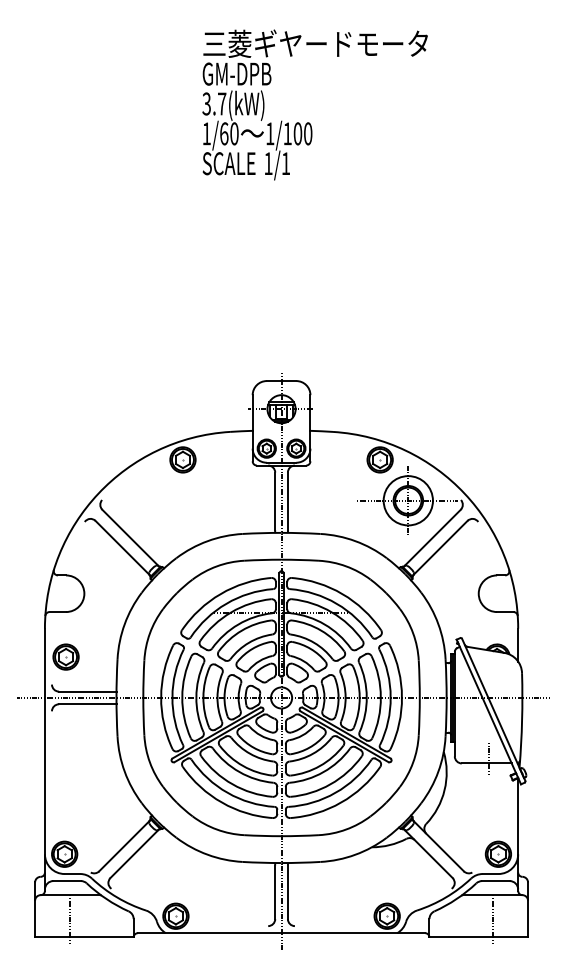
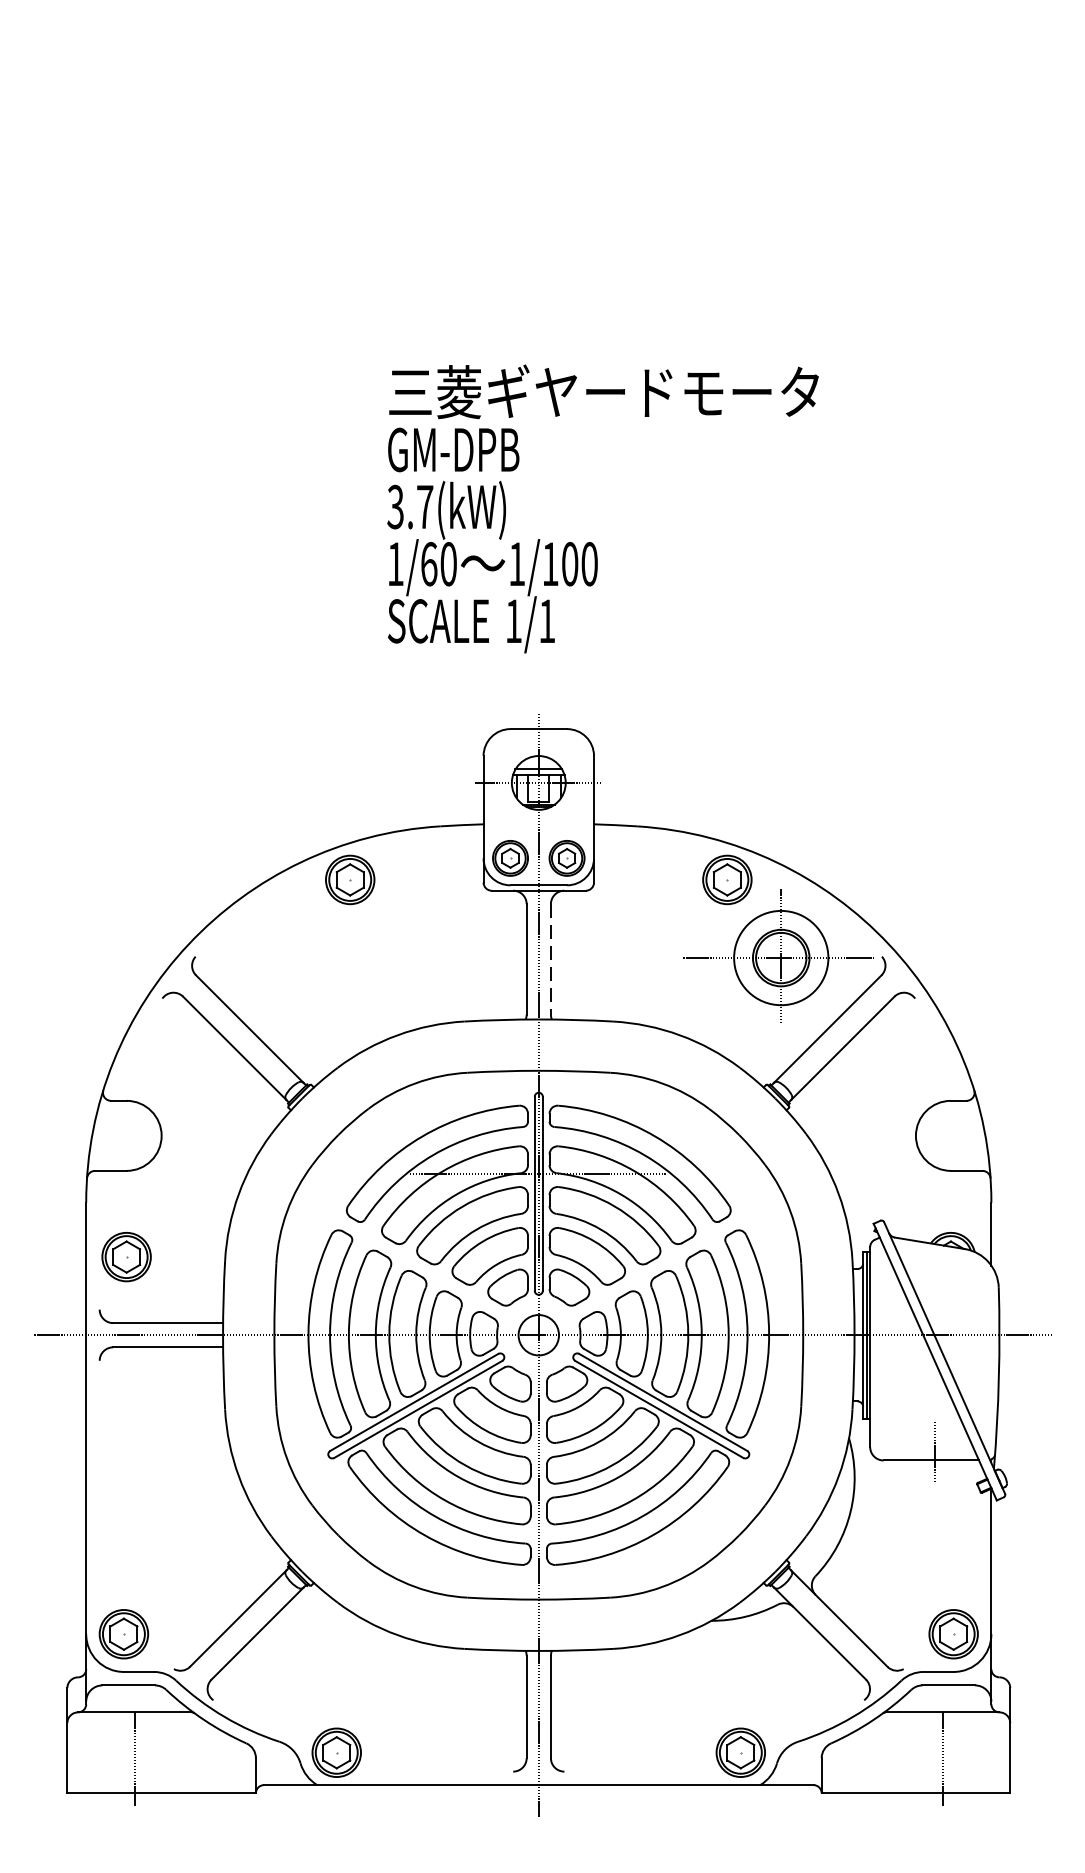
text: (314, 104) -> (601, 508), moved
line: (287, 501) -> (550, 959), solid -> dashed

